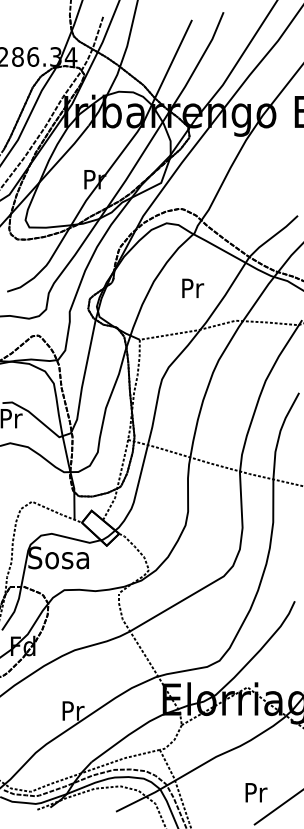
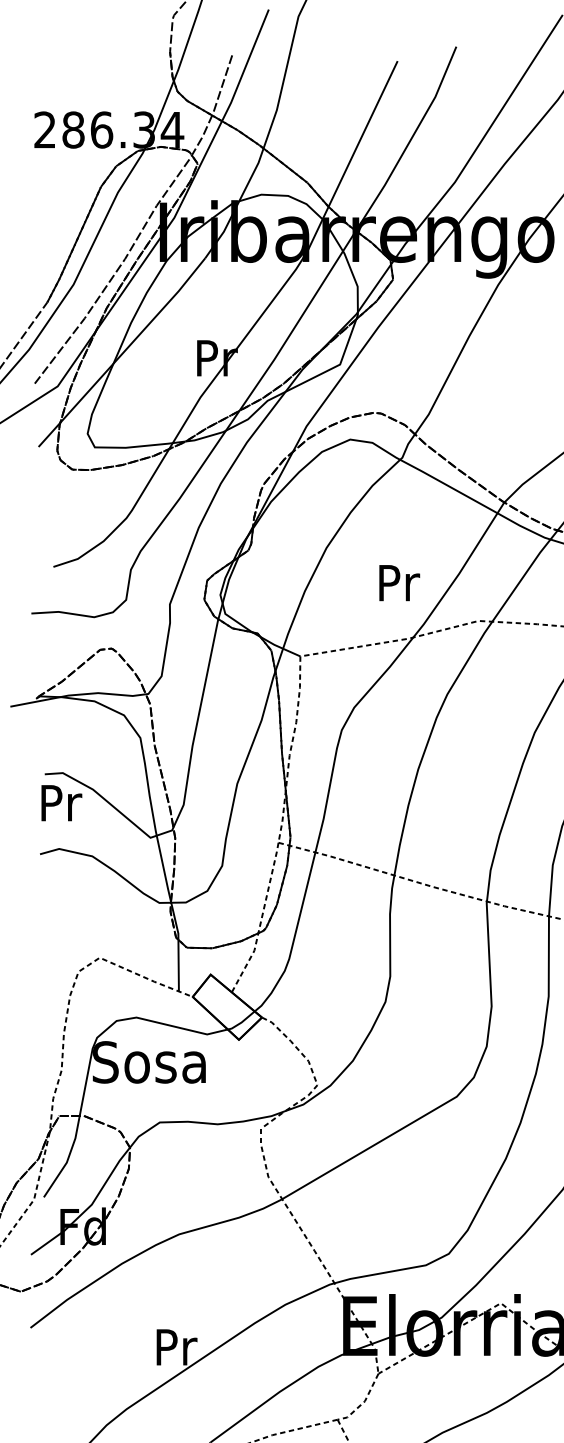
text: (193, 287) -> (400, 581), moved

